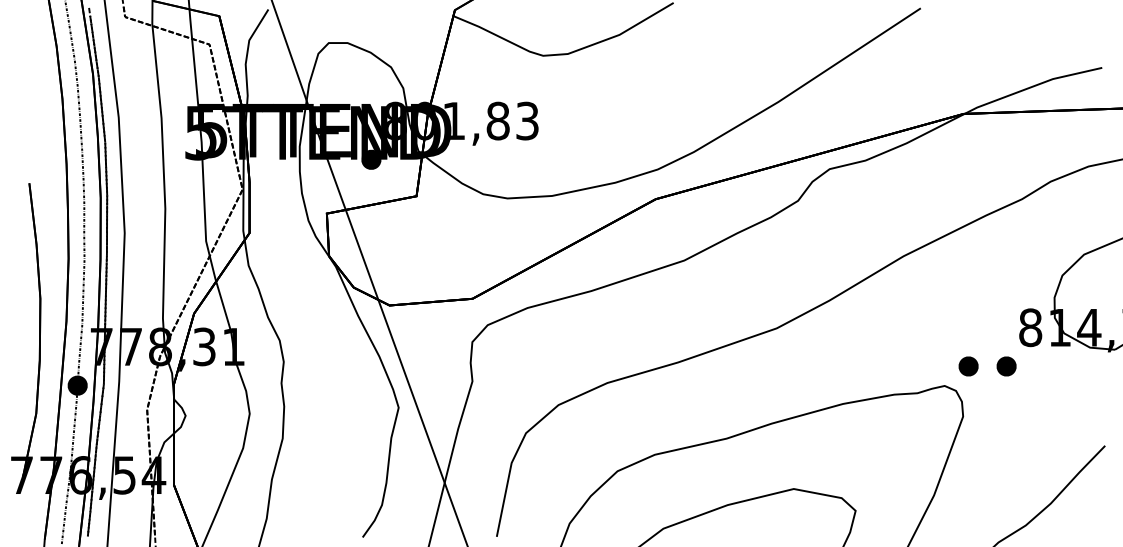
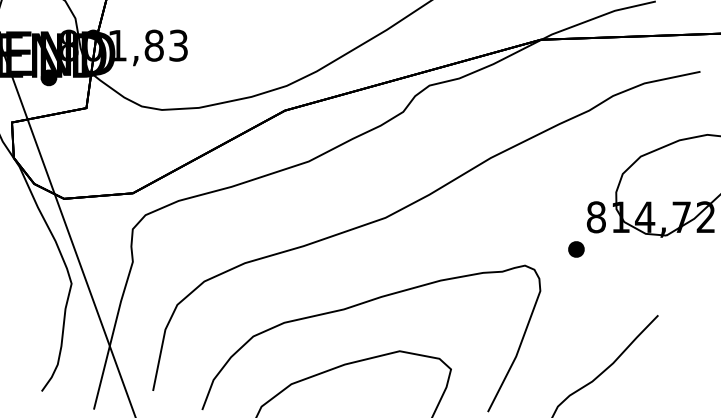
part: (968, 366) -> (544, 249), removed

